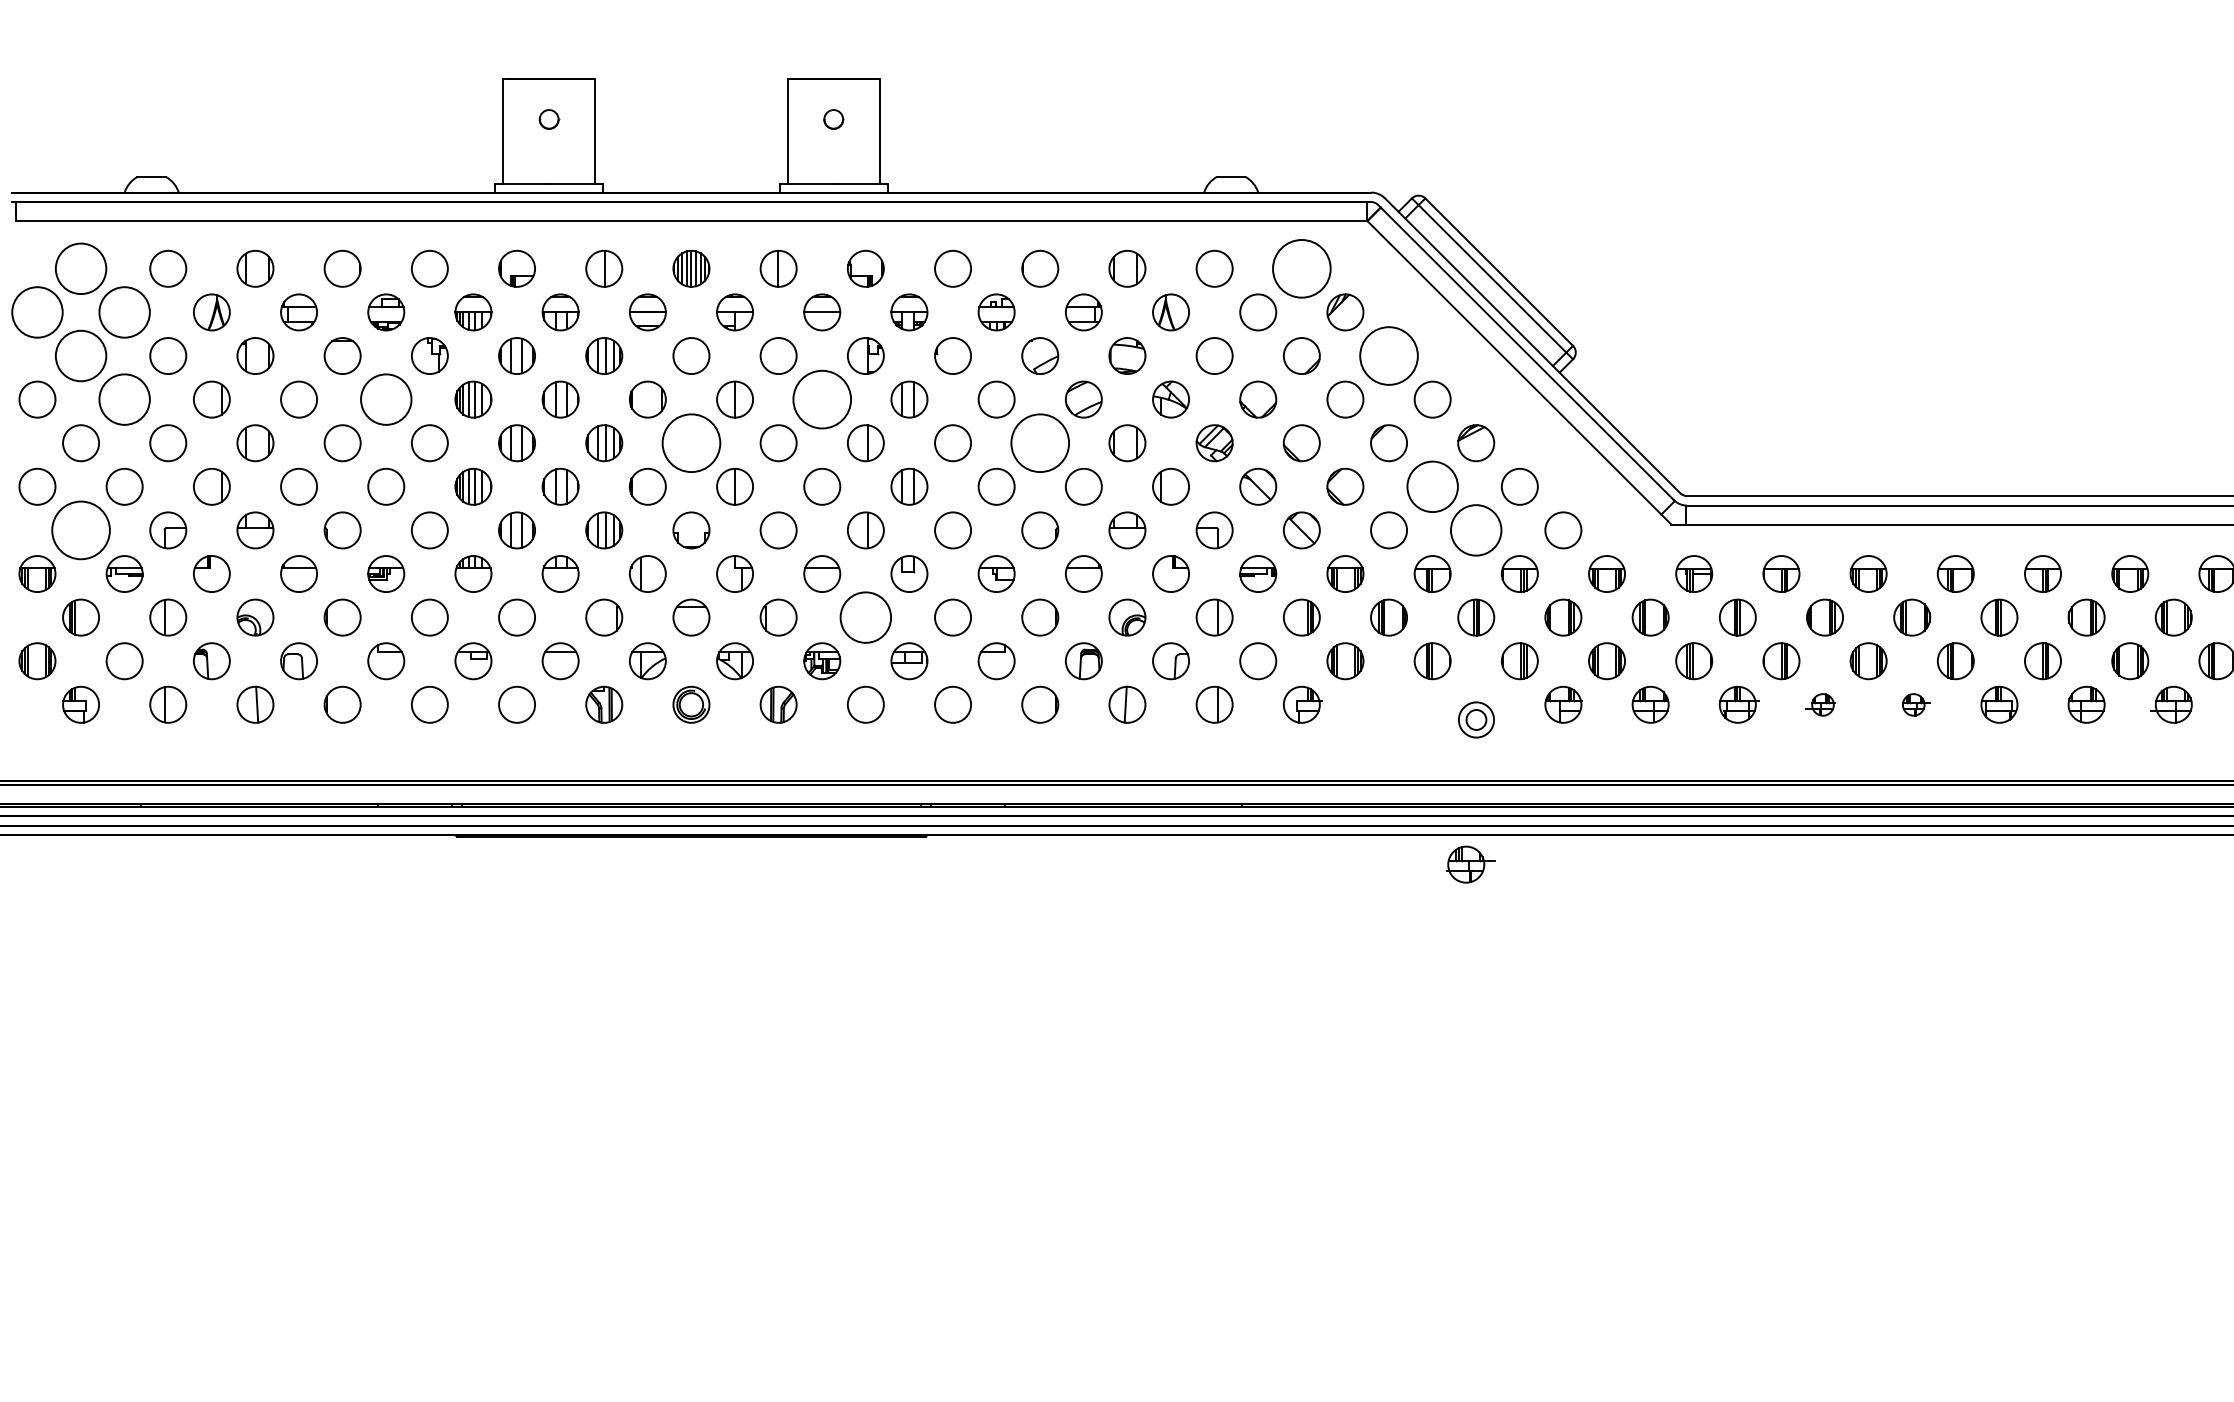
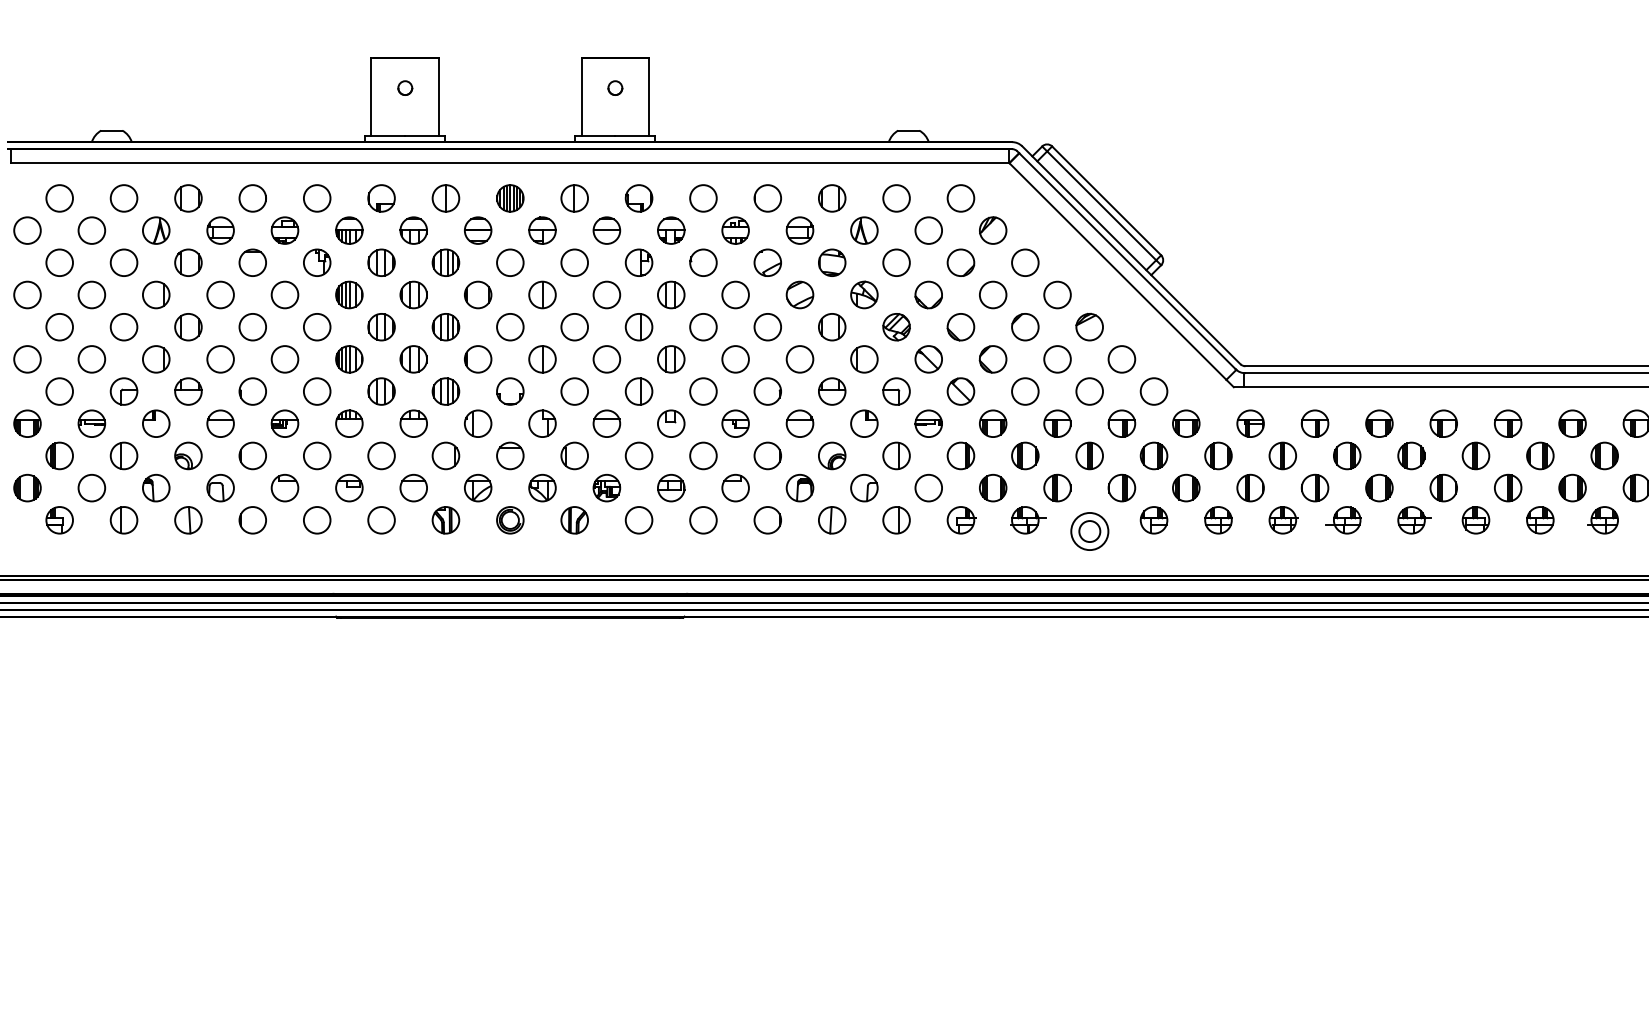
circle: (80, 268) -> (59, 198), size x0.71
circle: (1301, 268) -> (960, 198), size x0.62
circle: (37, 312) -> (27, 230), size x0.71
circle: (124, 312) -> (91, 230), size x0.71
circle: (80, 355) -> (59, 262), size x0.71
circle: (1389, 355) -> (1025, 262), size x0.62
circle: (124, 398) -> (91, 294), size x0.71
circle: (385, 398) -> (284, 294), size x0.71
circle: (821, 398) -> (606, 294), size x0.62
circle: (691, 442) -> (510, 326), size x0.62
circle: (1039, 442) -> (767, 326), size x0.62
circle: (1432, 486) -> (1057, 359), size x0.71
circle: (80, 530) -> (59, 391), size x0.62
circle: (1475, 530) -> (1089, 391), size x0.71
circle: (865, 617) -> (638, 455), size x0.71
part: (1819, 705) -> (1343, 520), size x1.67
part: (1916, 705) -> (1414, 520), size x1.67
part: (1475, 719) -> (1089, 531), size x1.43
part: (1470, 864) -> (1028, 520), moved

